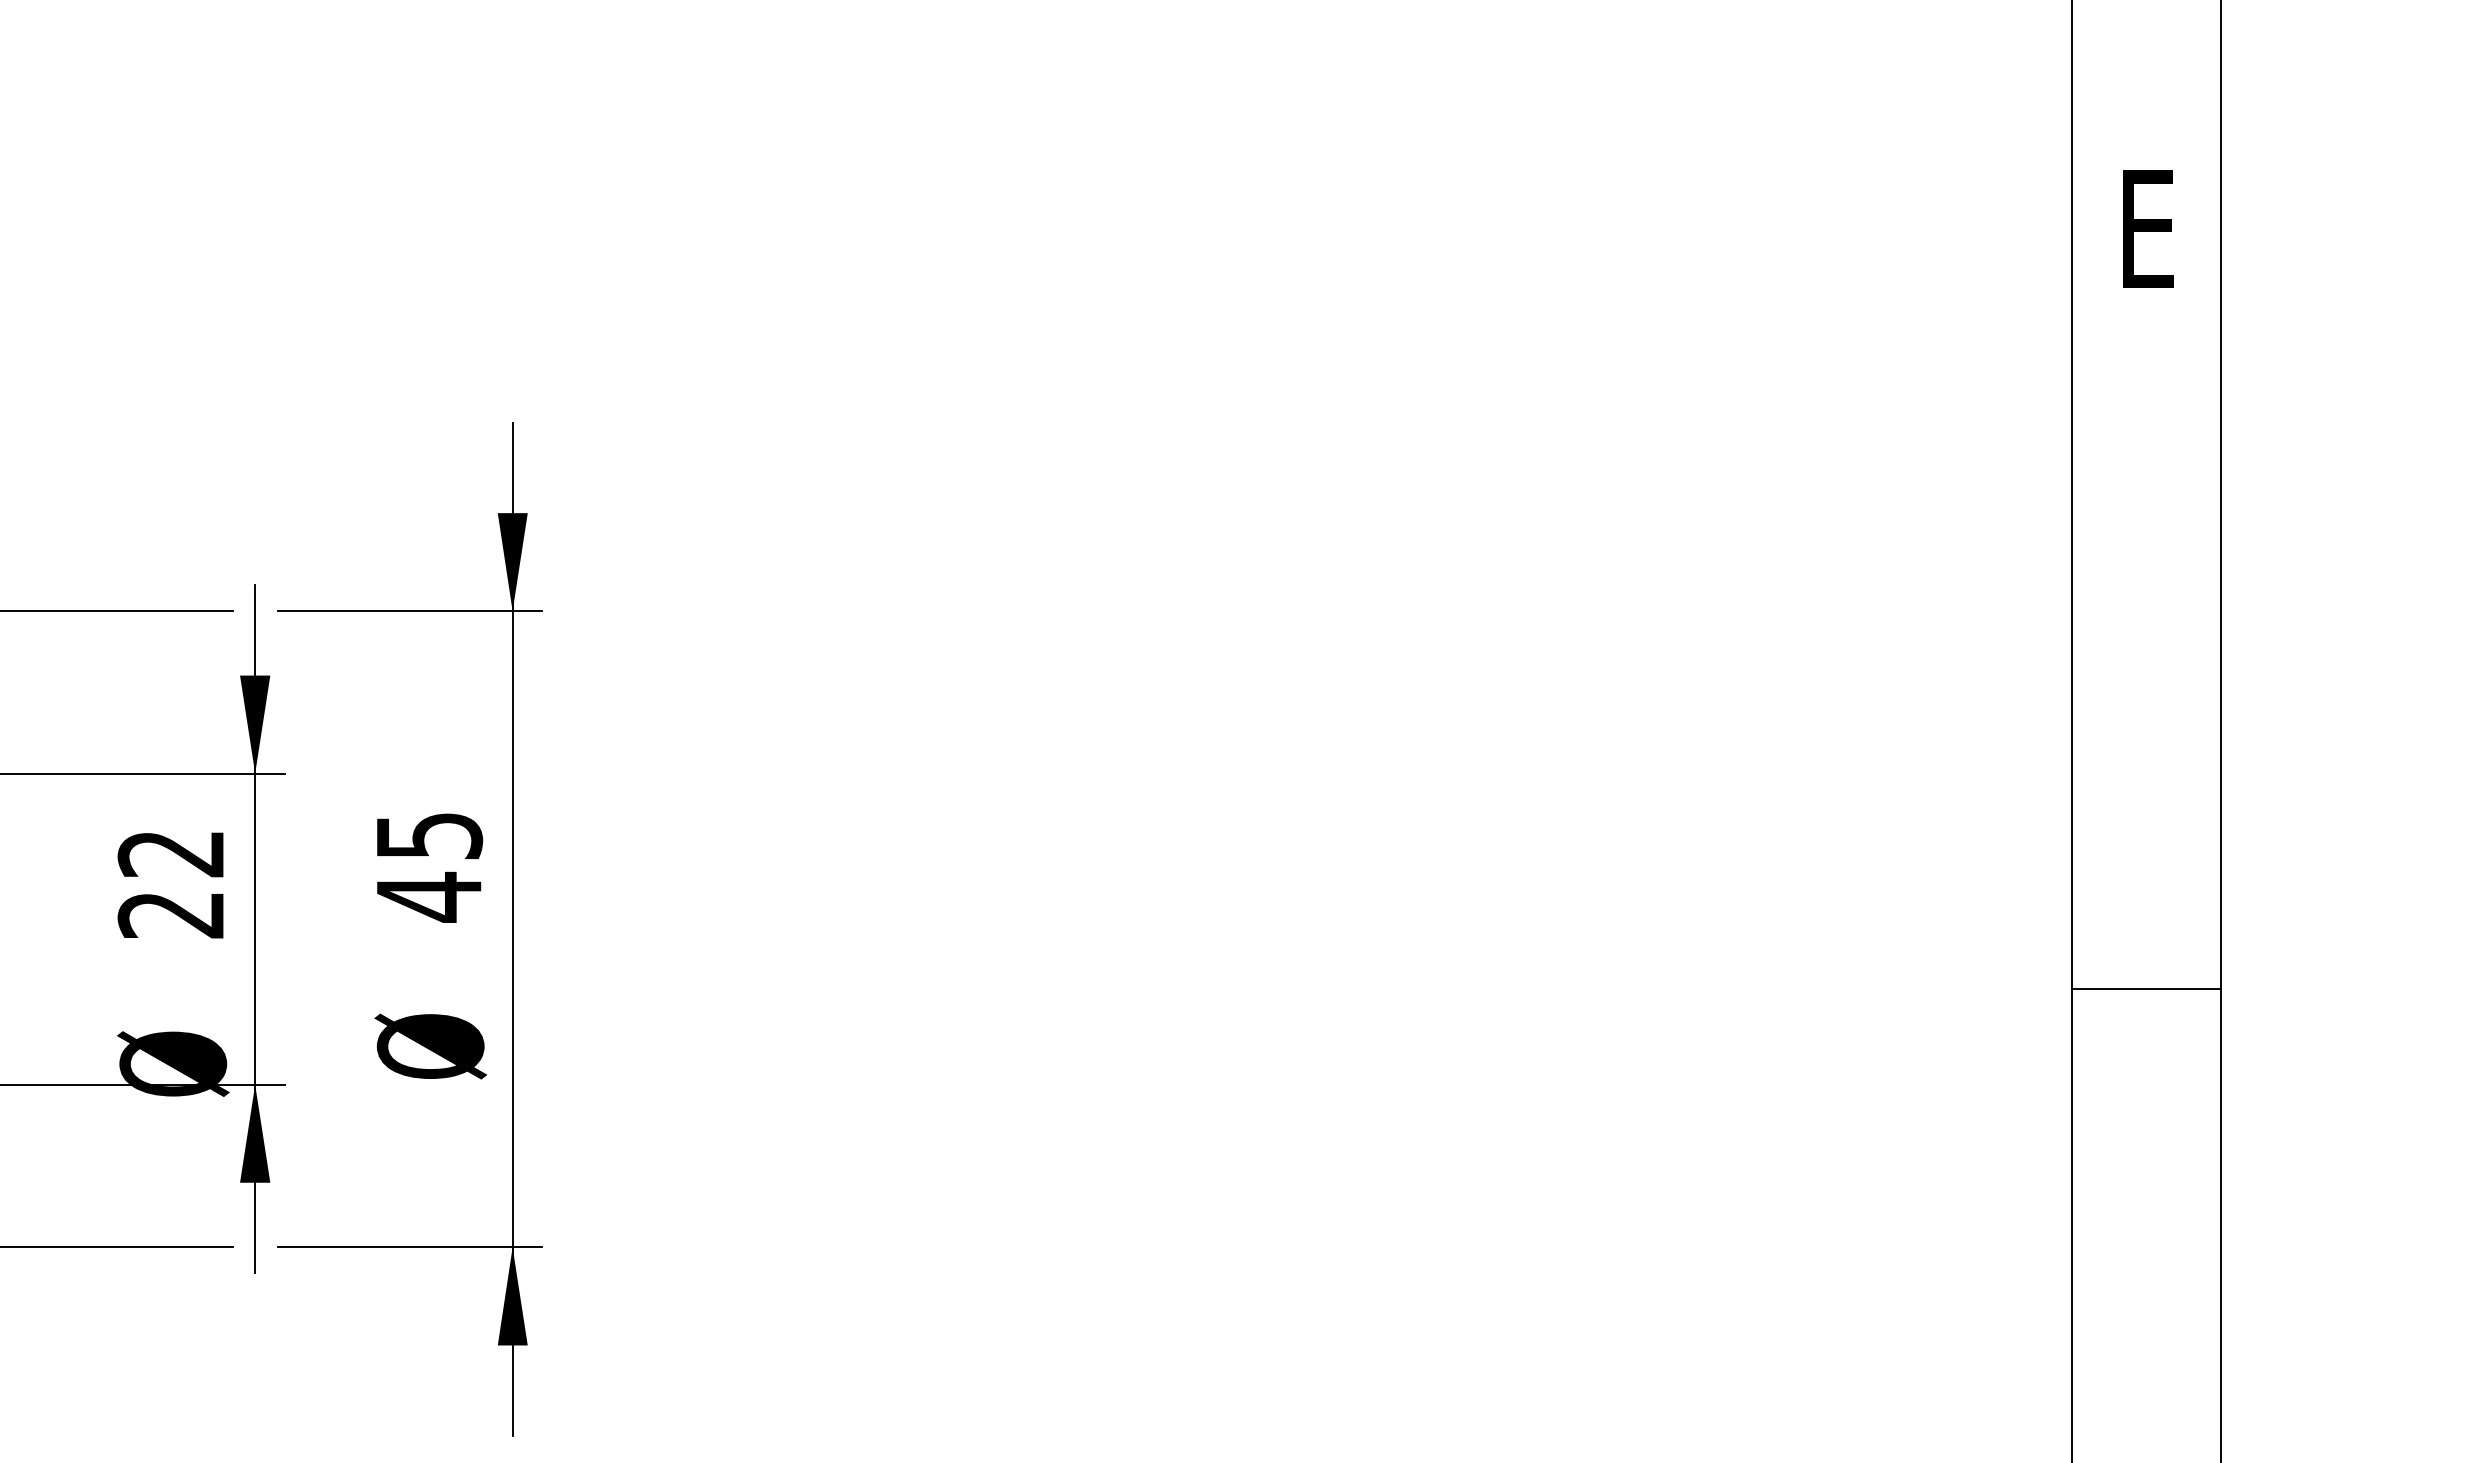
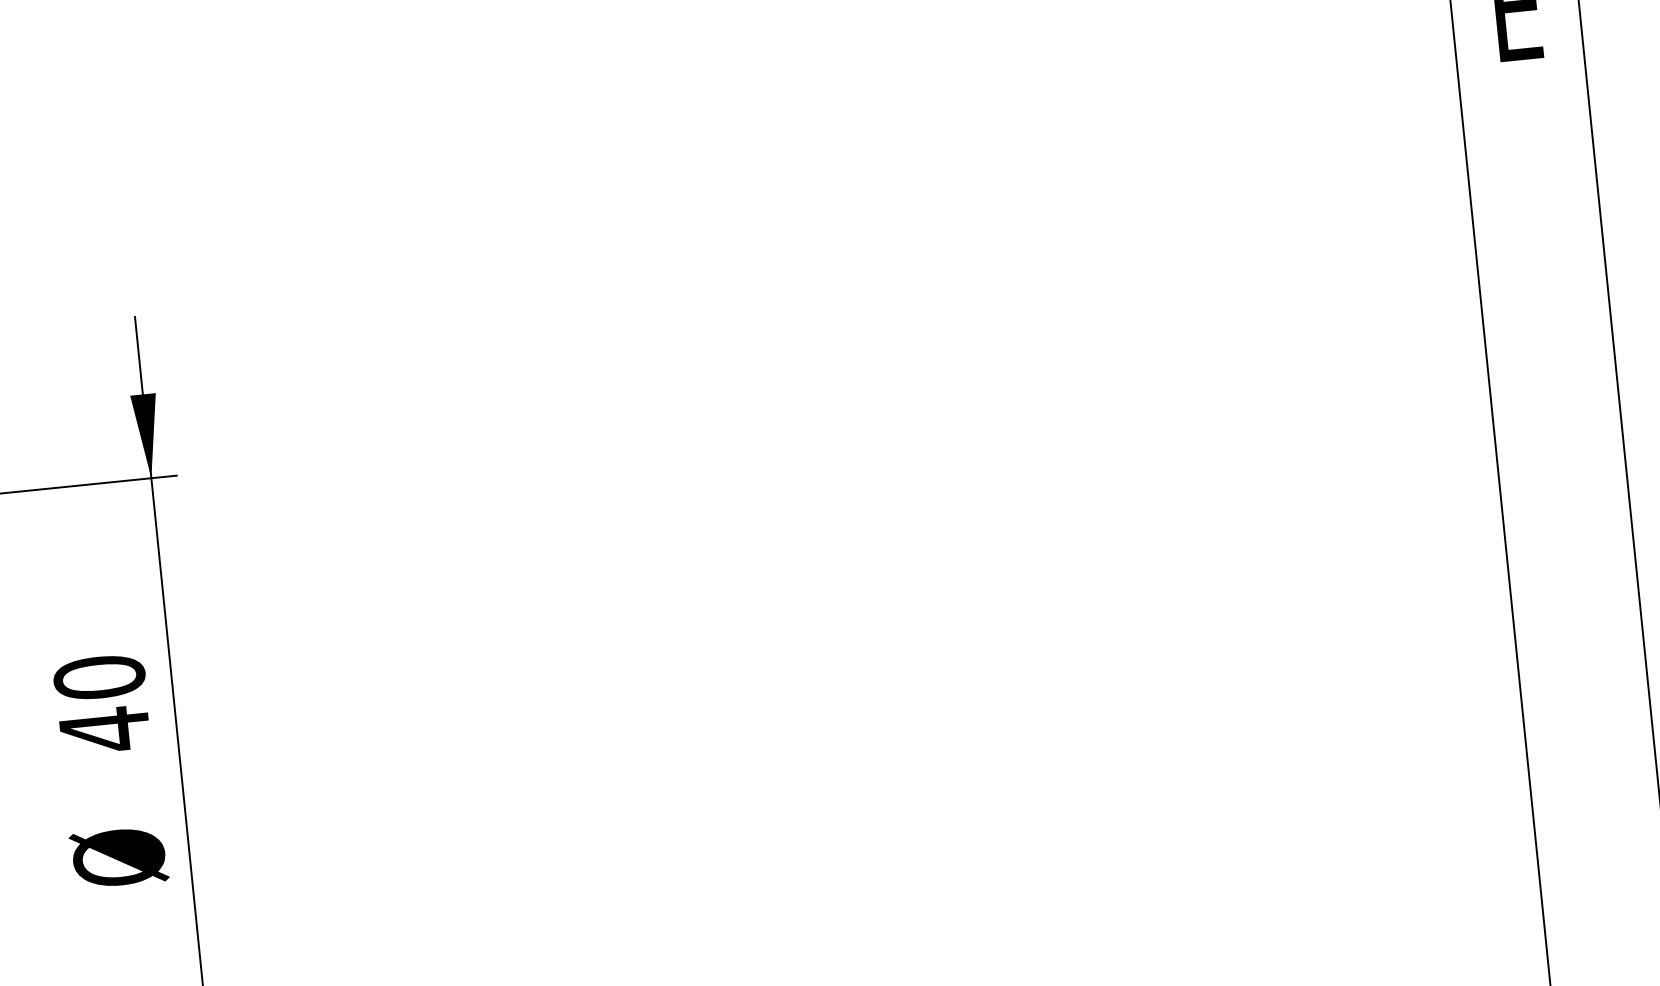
text: (429, 835) -> (99, 677), 45 -> 40
line: (2146, 988) -> (1581, 658), removed

